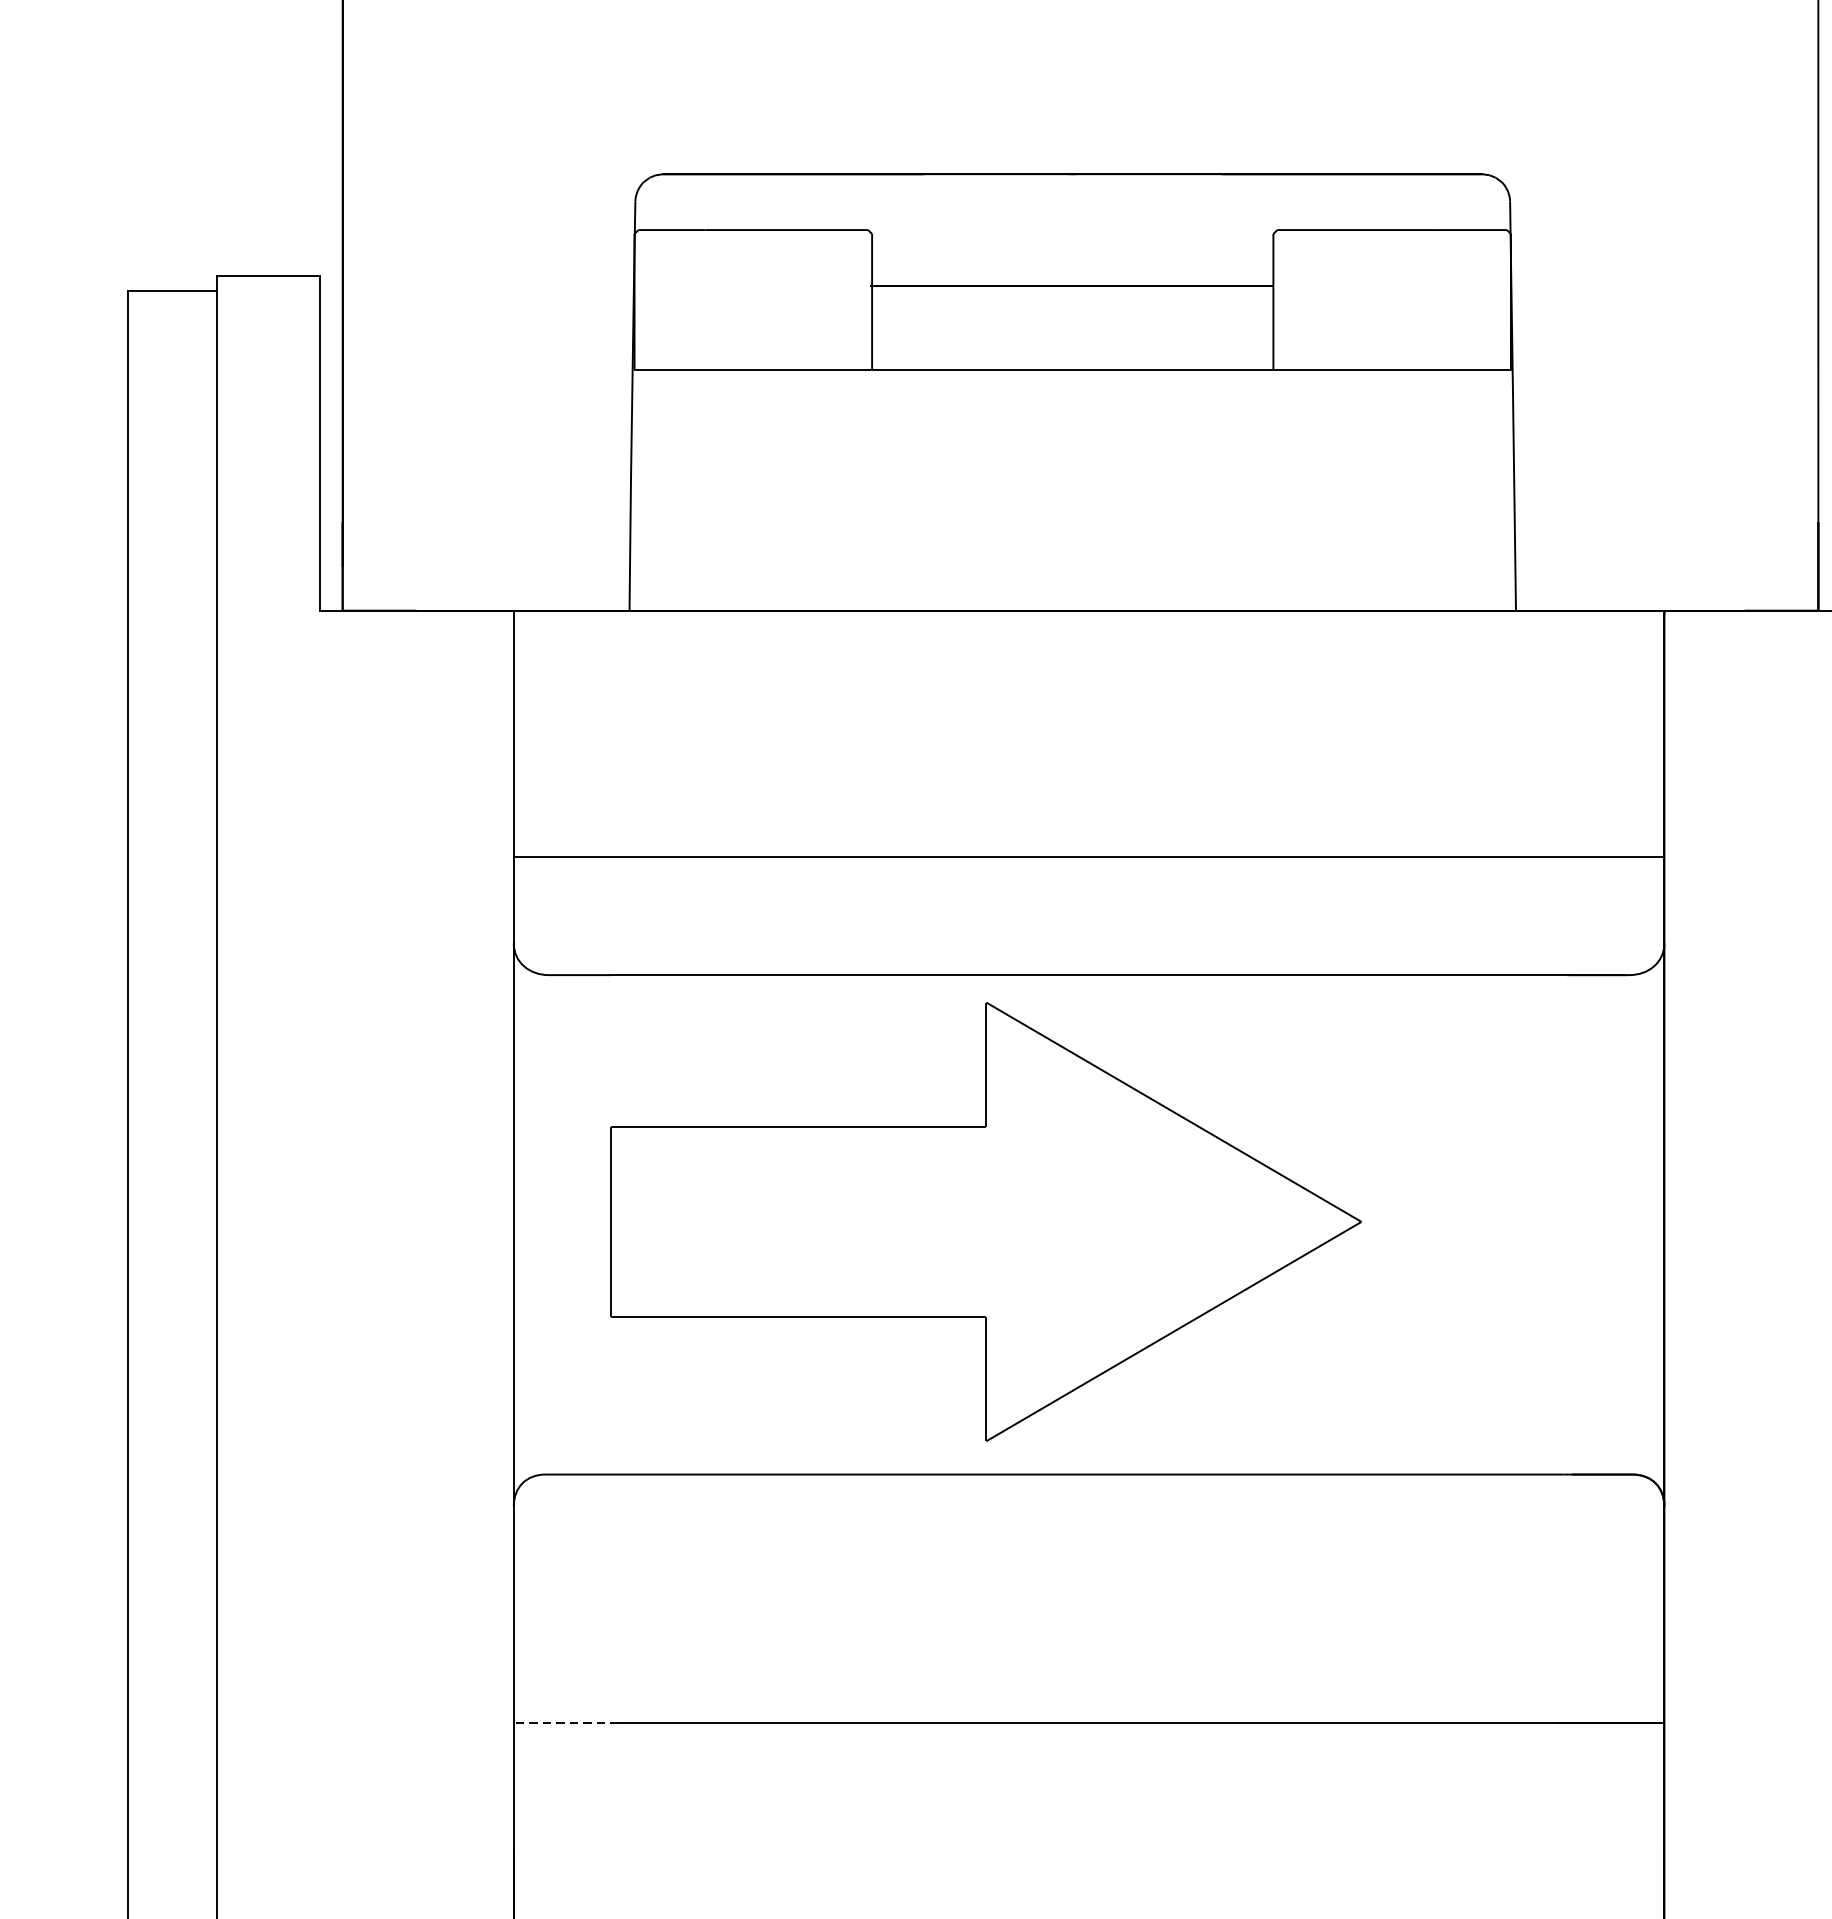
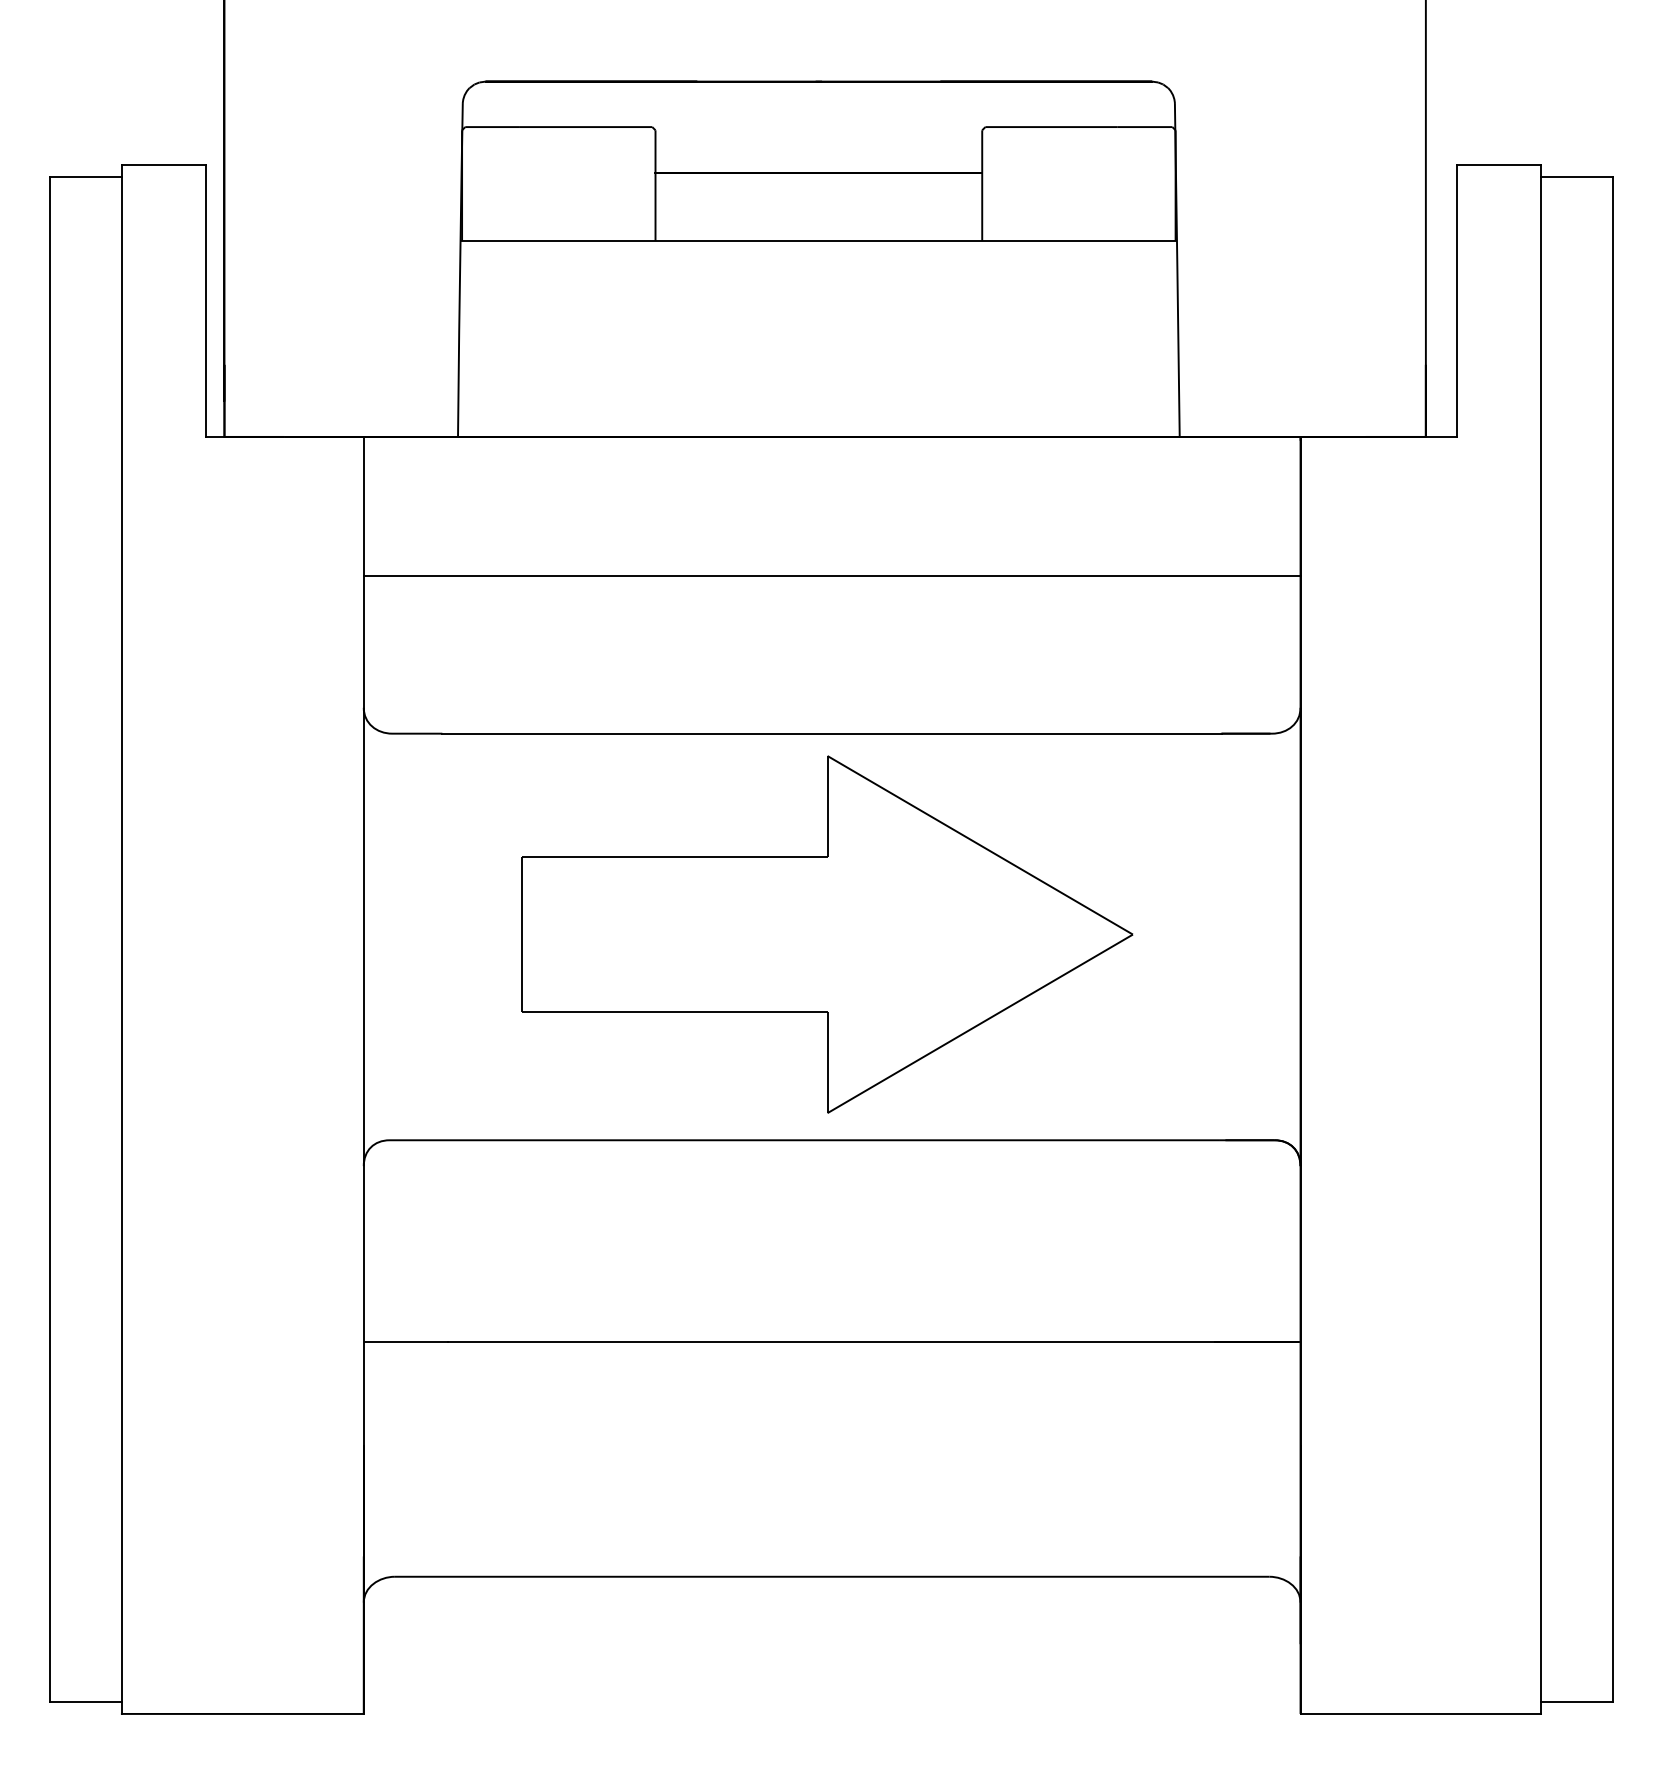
line: (1088, 856) -> (831, 576), moved
part: (986, 1221) -> (827, 934), moved
line: (567, 1722) -> (407, 1342), dashed -> solid

